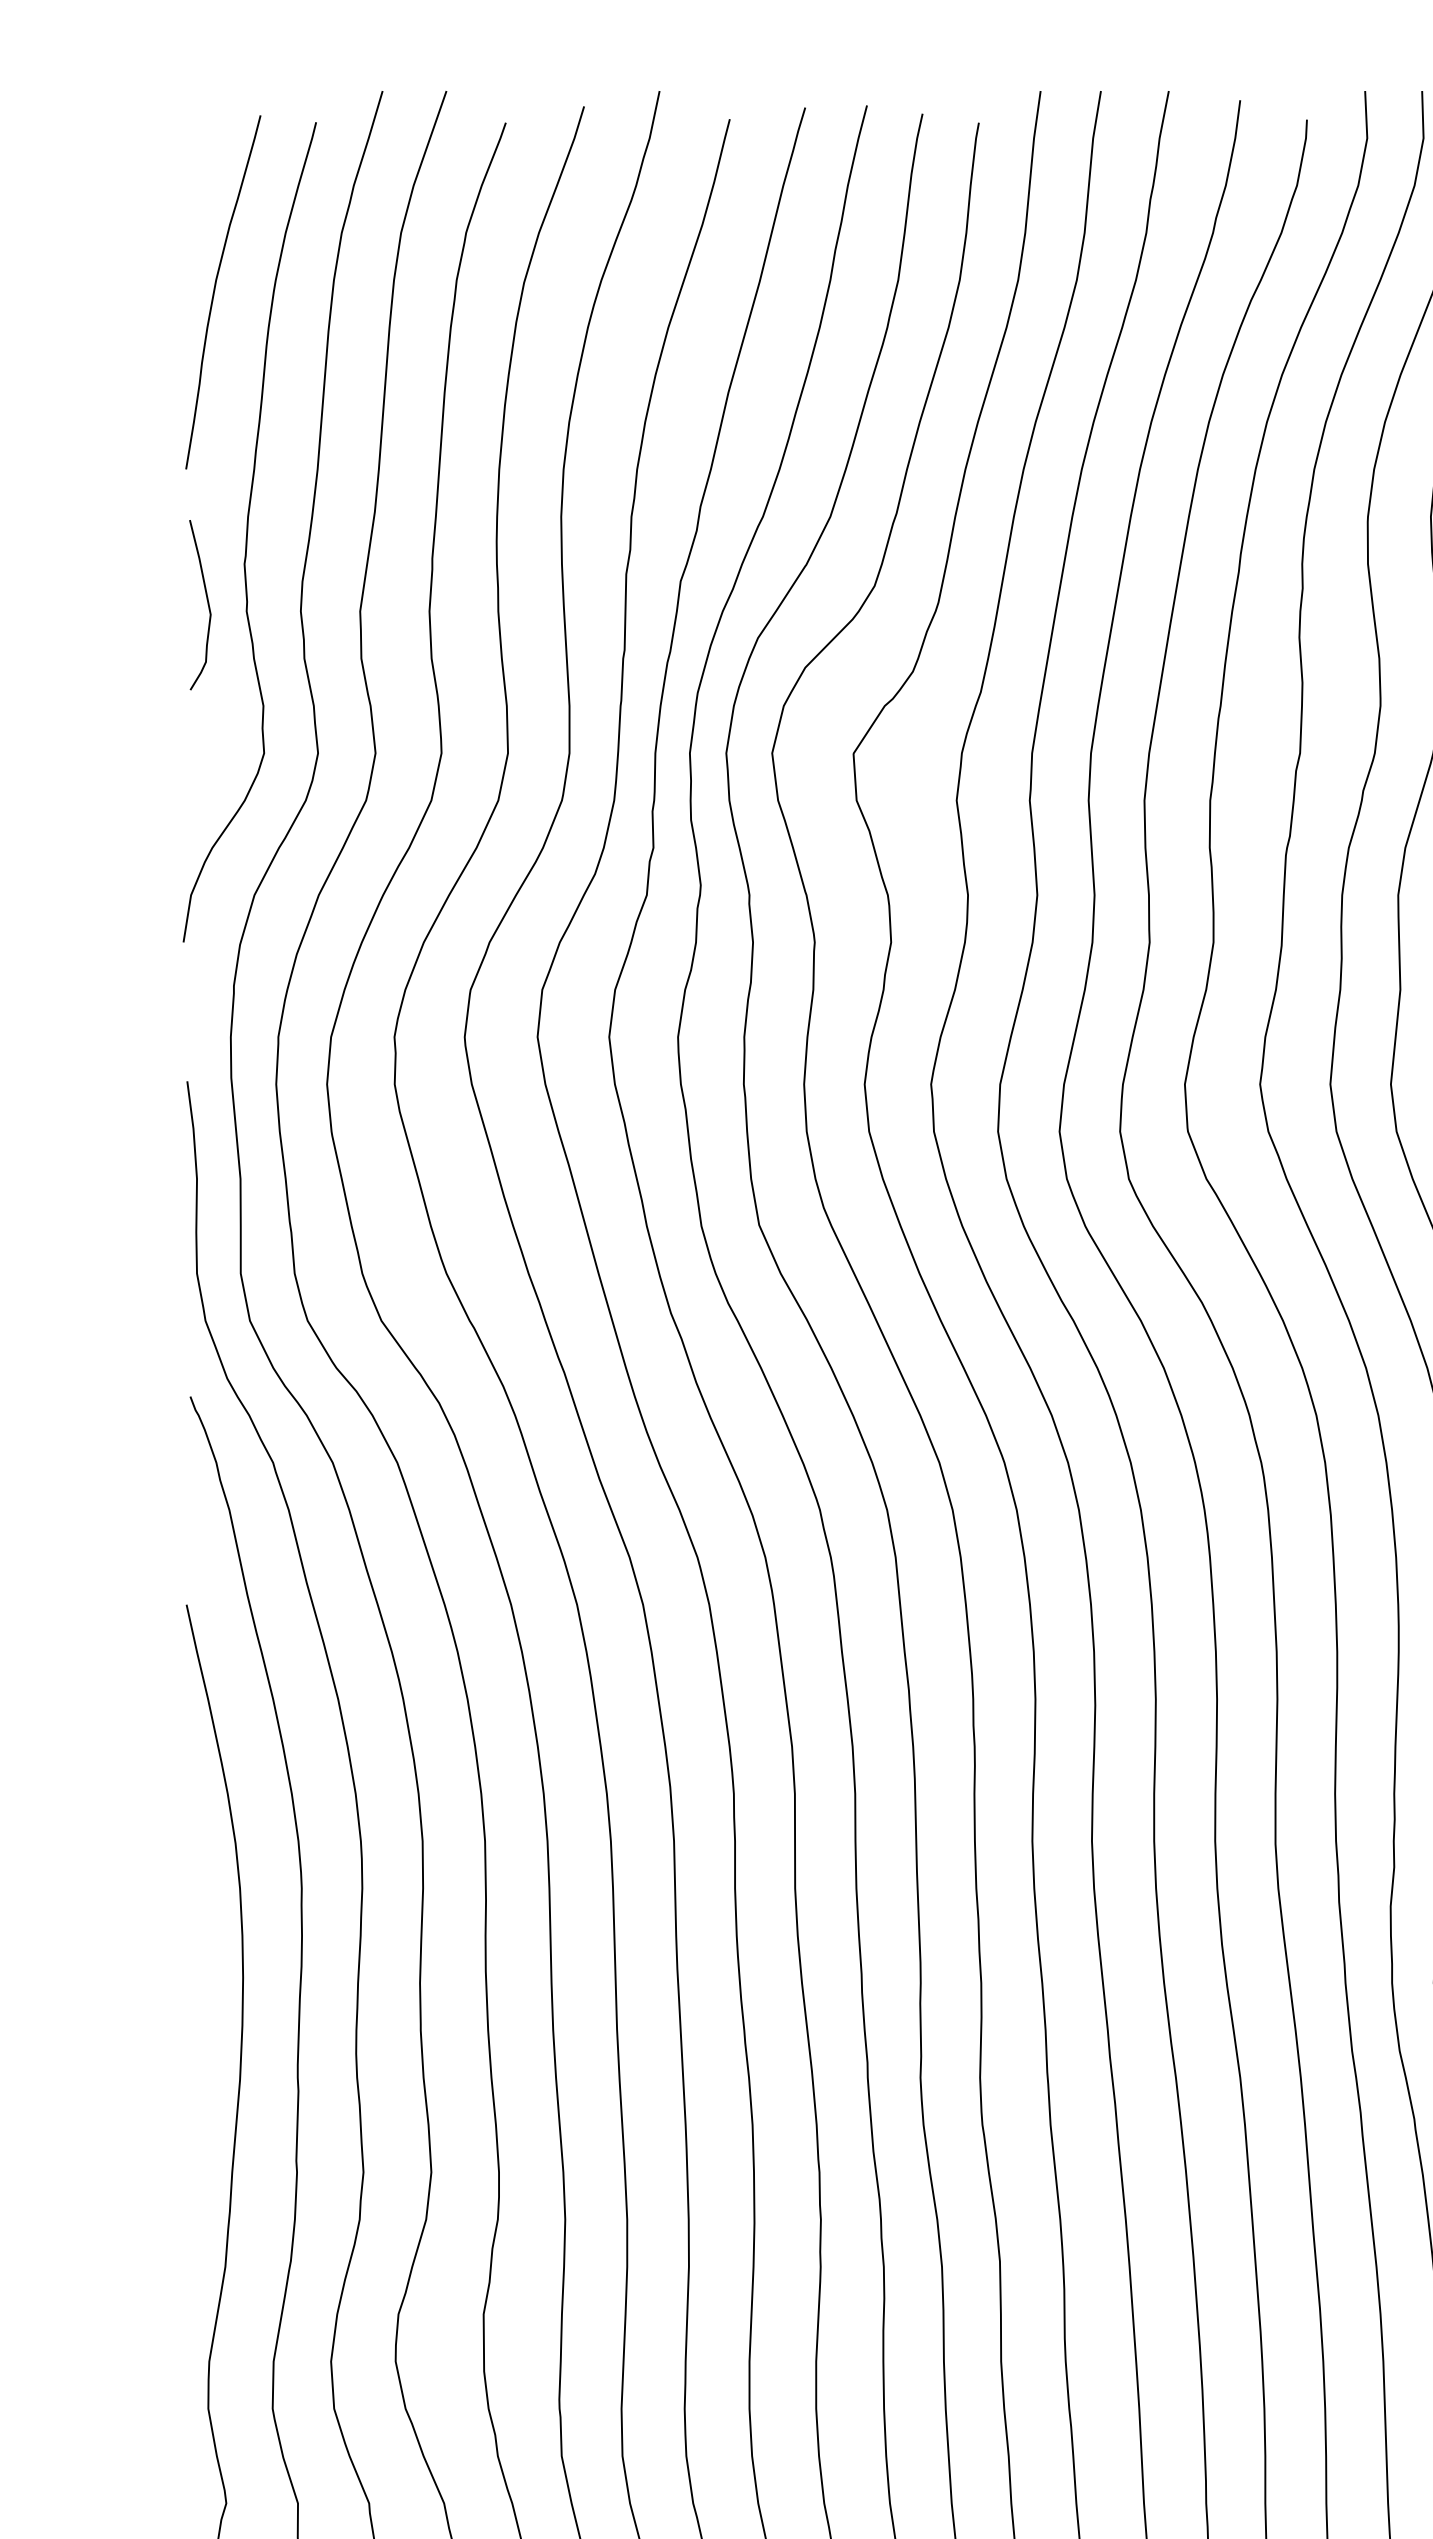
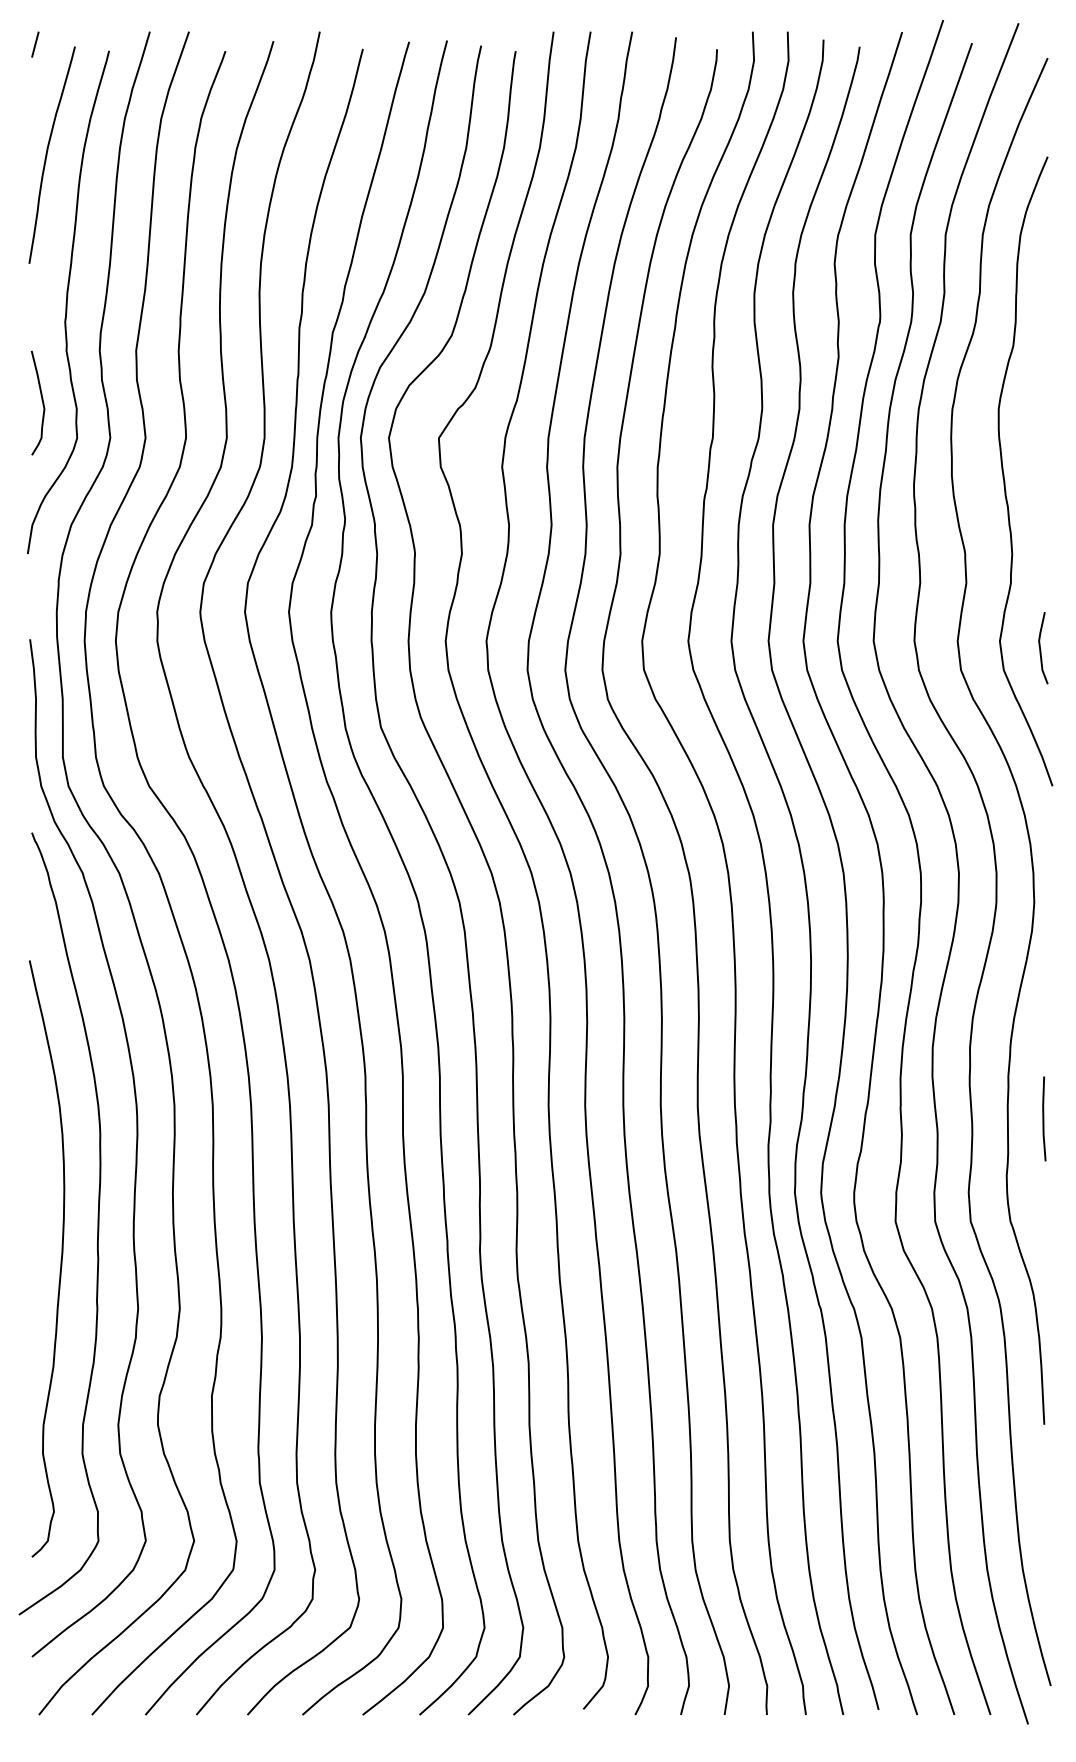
line: (196, 111) -> (35, 44), added
curve: (205, 600) -> (41, 400), moved

